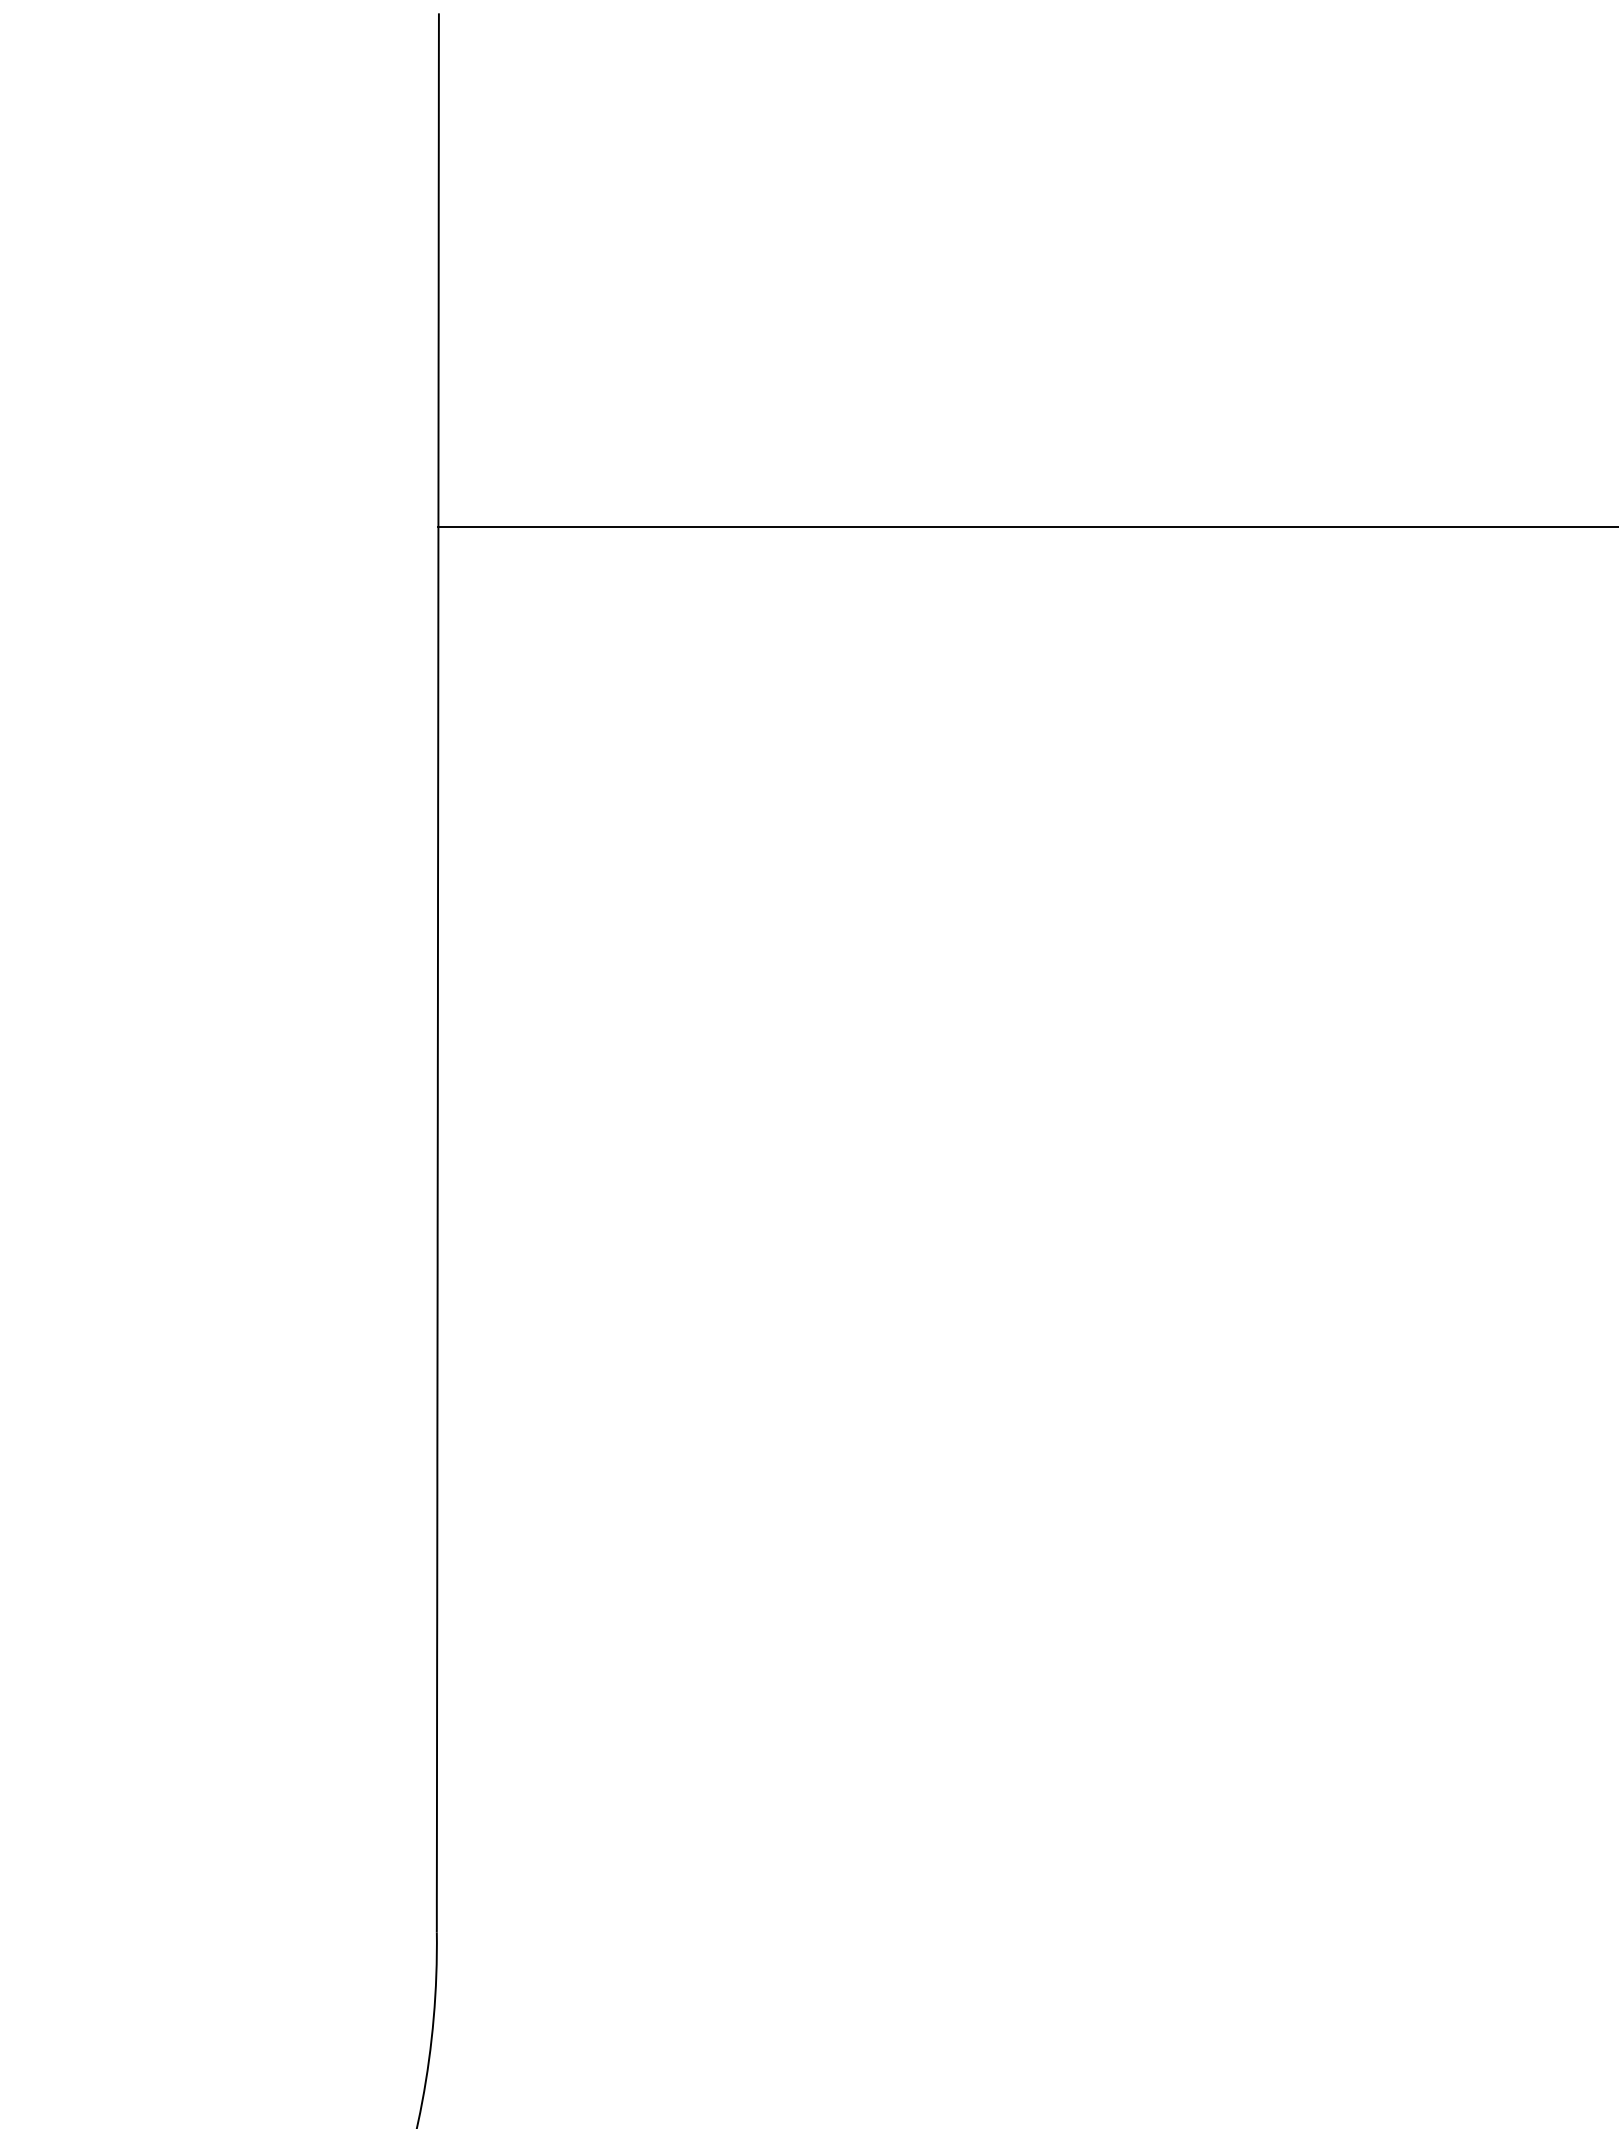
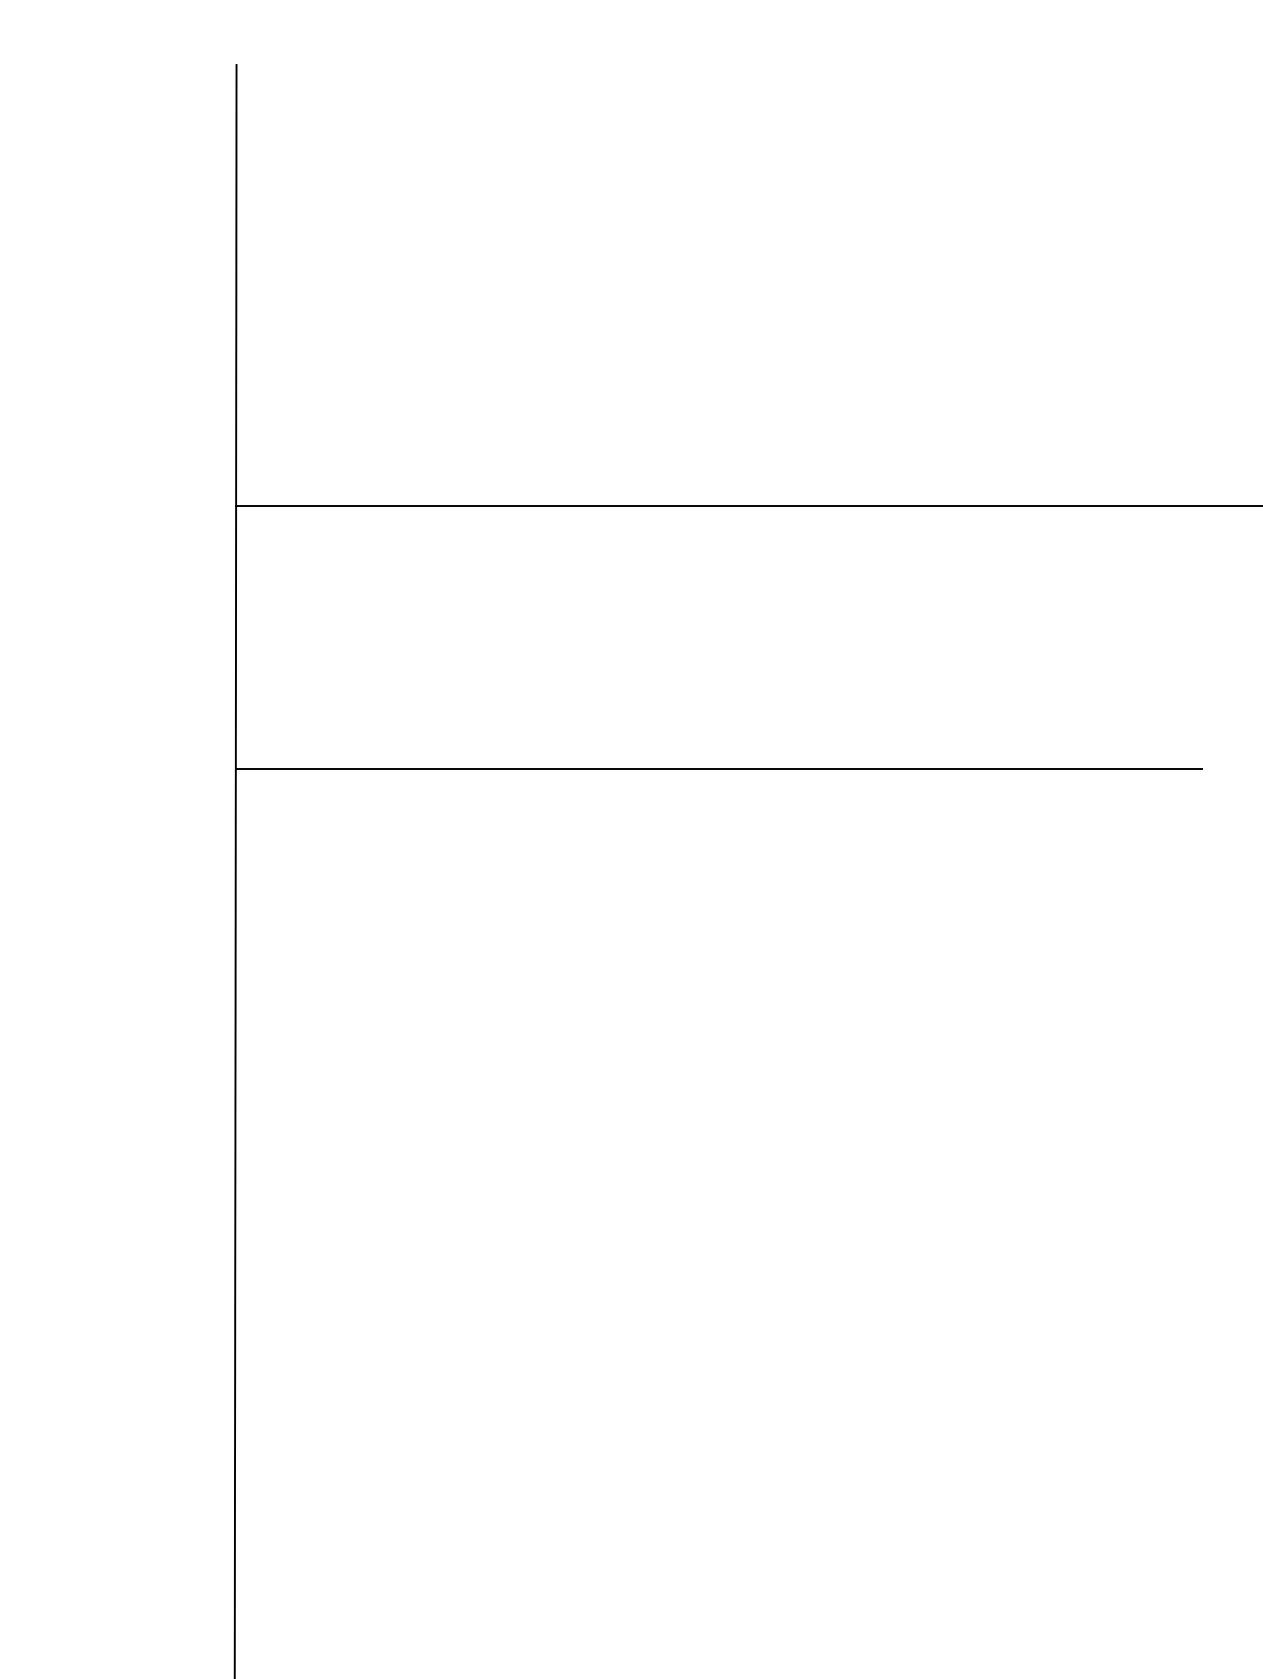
line: (999, 832) -> (718, 768), added

